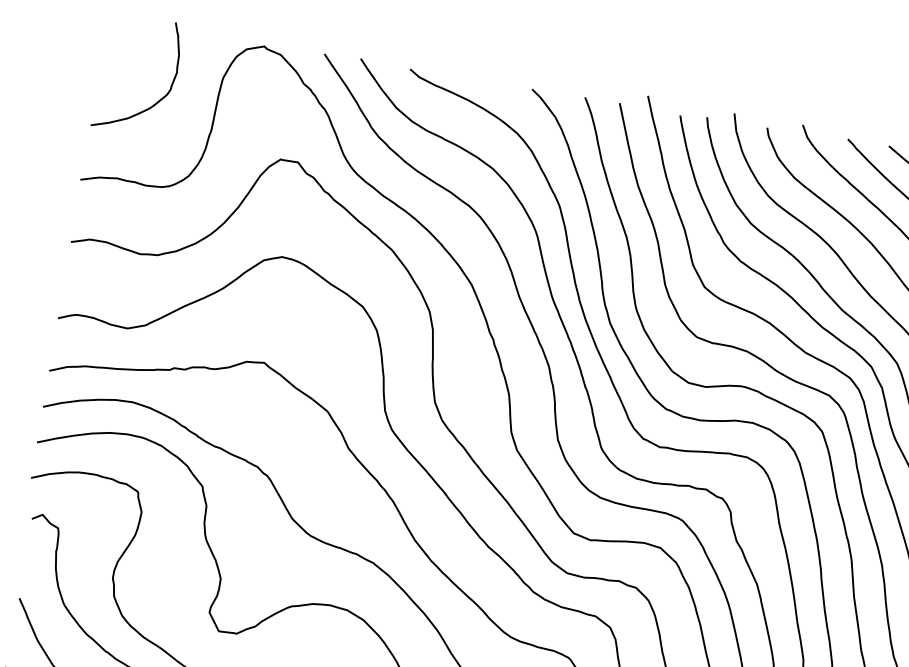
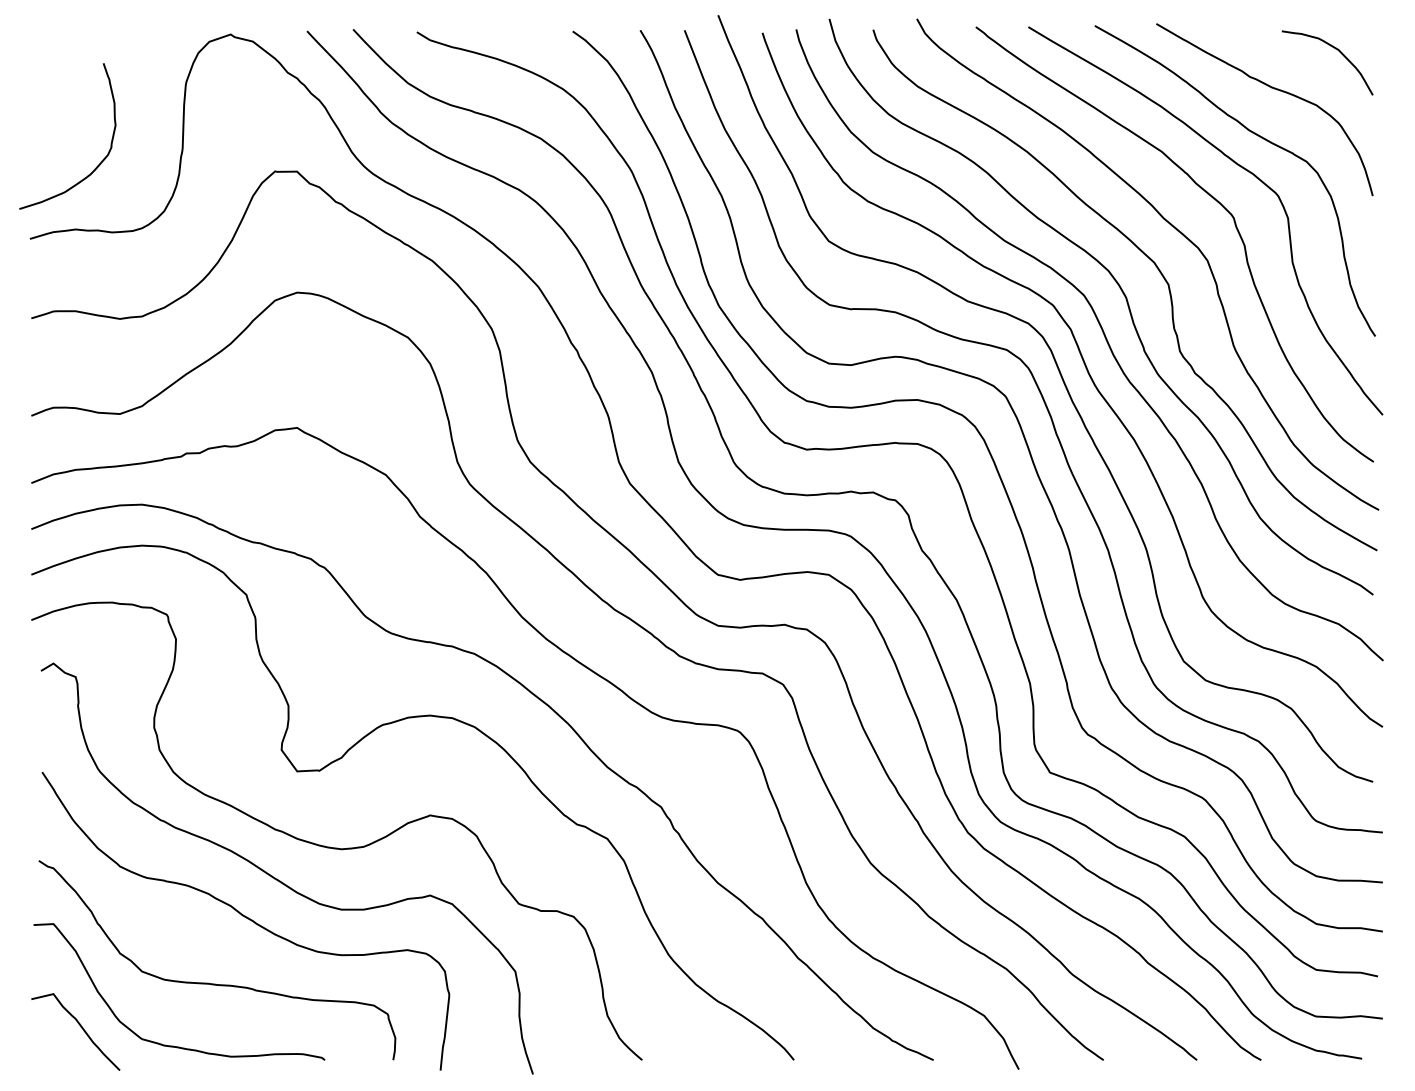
curve: (161, 98) -> (101, 160), moved

